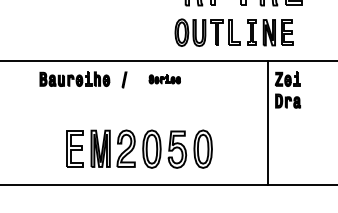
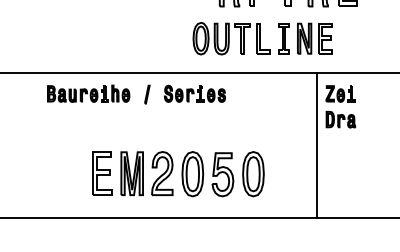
part: (233, 32) -> (262, 38), moved
part: (164, 79) -> (194, 94), size x1.67
part: (139, 148) -> (178, 173), moved

